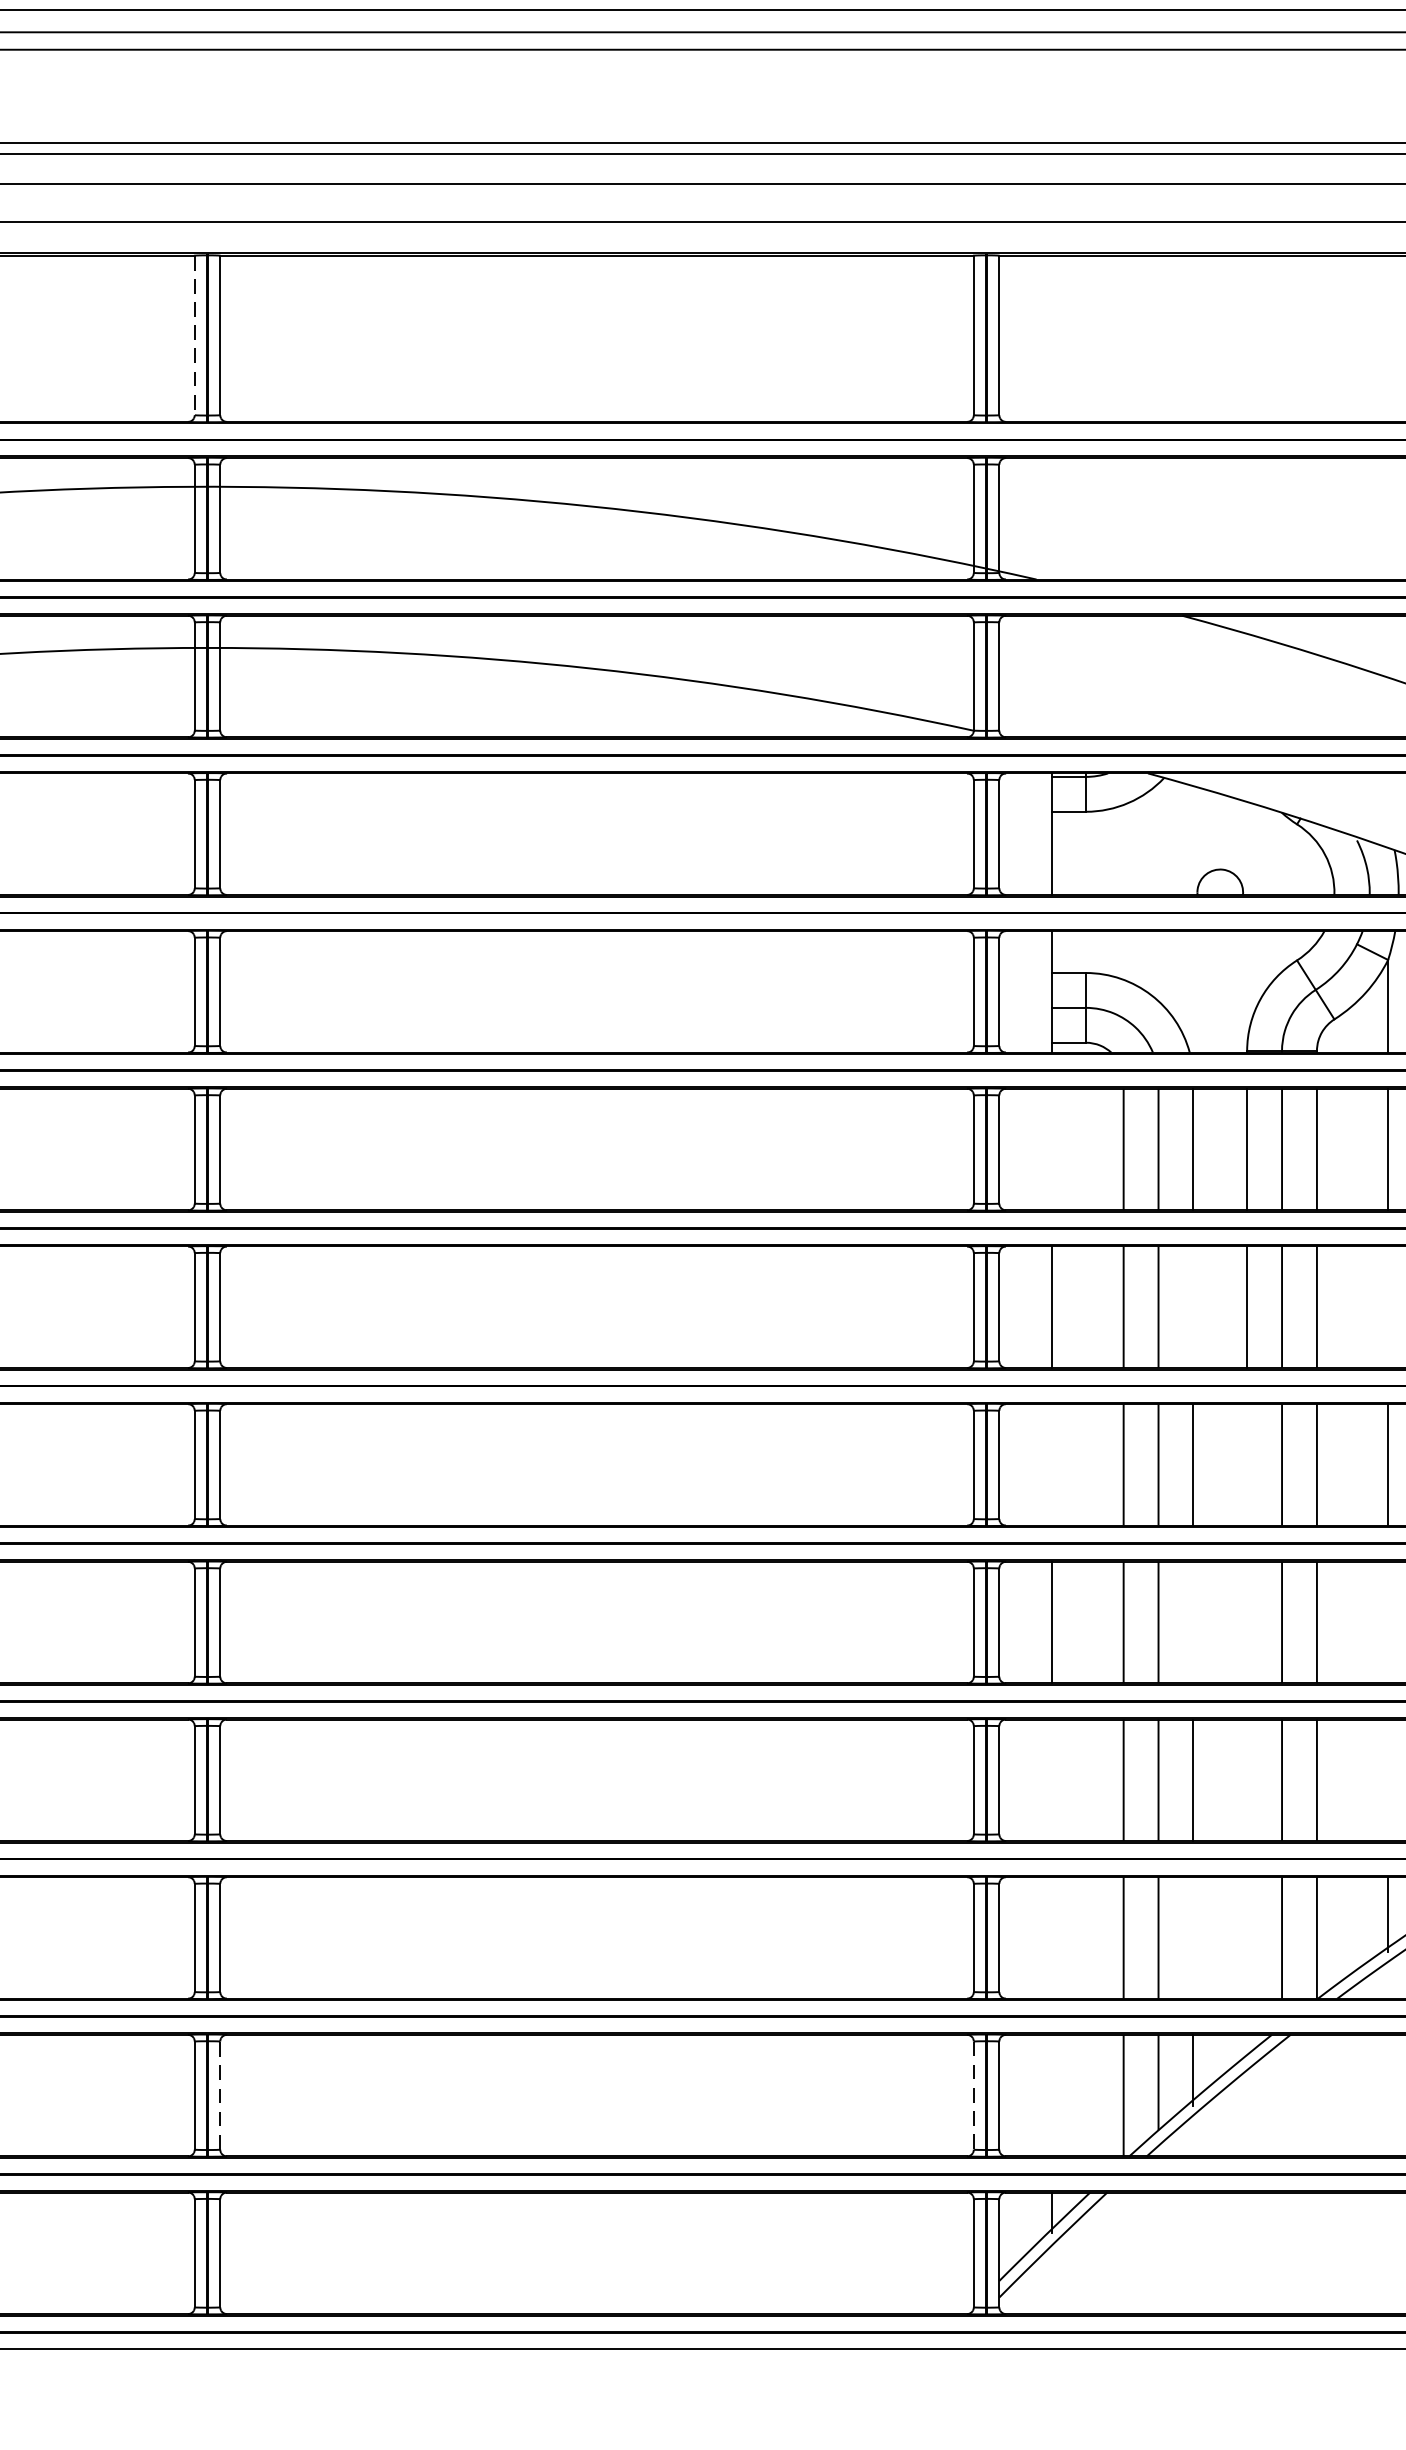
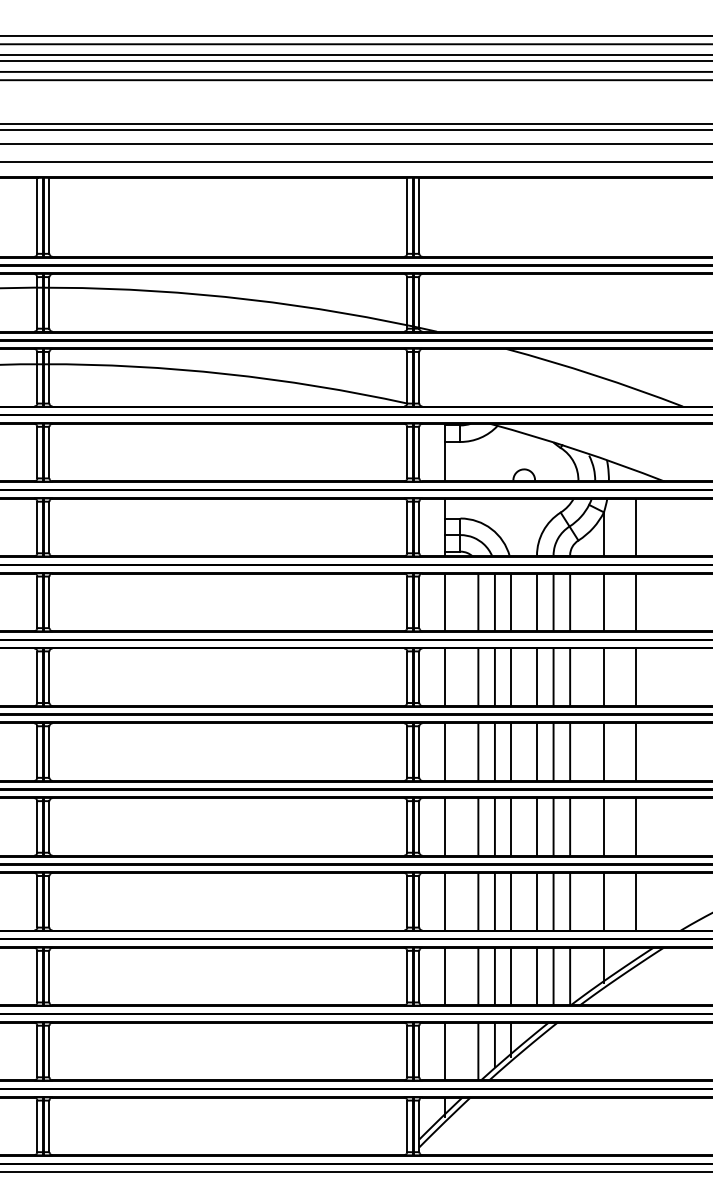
line: (195, 334) -> (37, 215), dashed -> solid
line: (1052, 1149) -> (444, 602), added
line: (1193, 1307) -> (511, 677), added
line: (1387, 1307) -> (603, 677), added
line: (1052, 1463) -> (444, 751), added
line: (1248, 1463) -> (537, 751), added
line: (1193, 1621) -> (511, 826), added
line: (1248, 1621) -> (537, 826), added
line: (1387, 1621) -> (603, 826), added
line: (1052, 1779) -> (444, 901), added
line: (1248, 1779) -> (537, 901), added
line: (1387, 1779) -> (603, 901), added
line: (1052, 1937) -> (444, 976), added
line: (1193, 1937) -> (511, 976), added
line: (1248, 1937) -> (537, 976), added
line: (220, 2095) -> (49, 1051), dashed -> solid
line: (974, 2095) -> (407, 1051), dashed -> solid
line: (1052, 2095) -> (444, 1051), added

